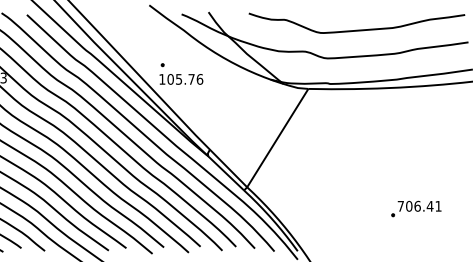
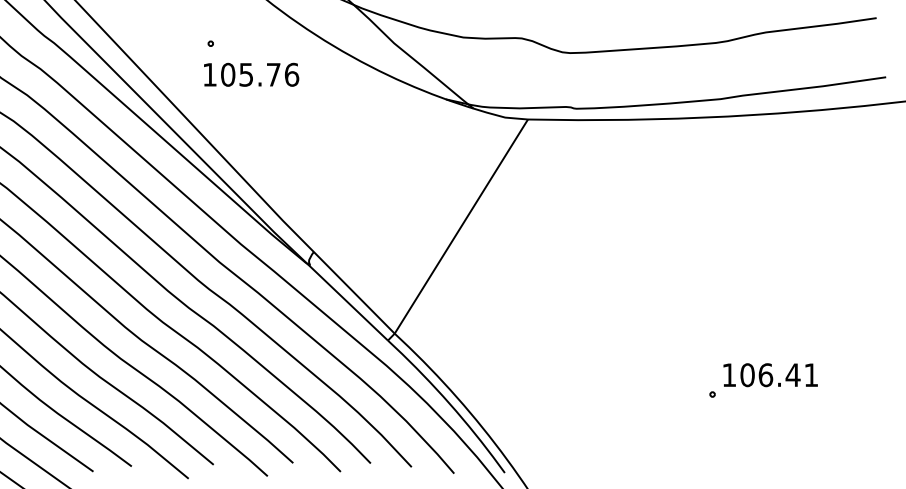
part: (181, 73) -> (251, 61), moved
text: (400, 206) -> (728, 375), 706.41 -> 106.41

